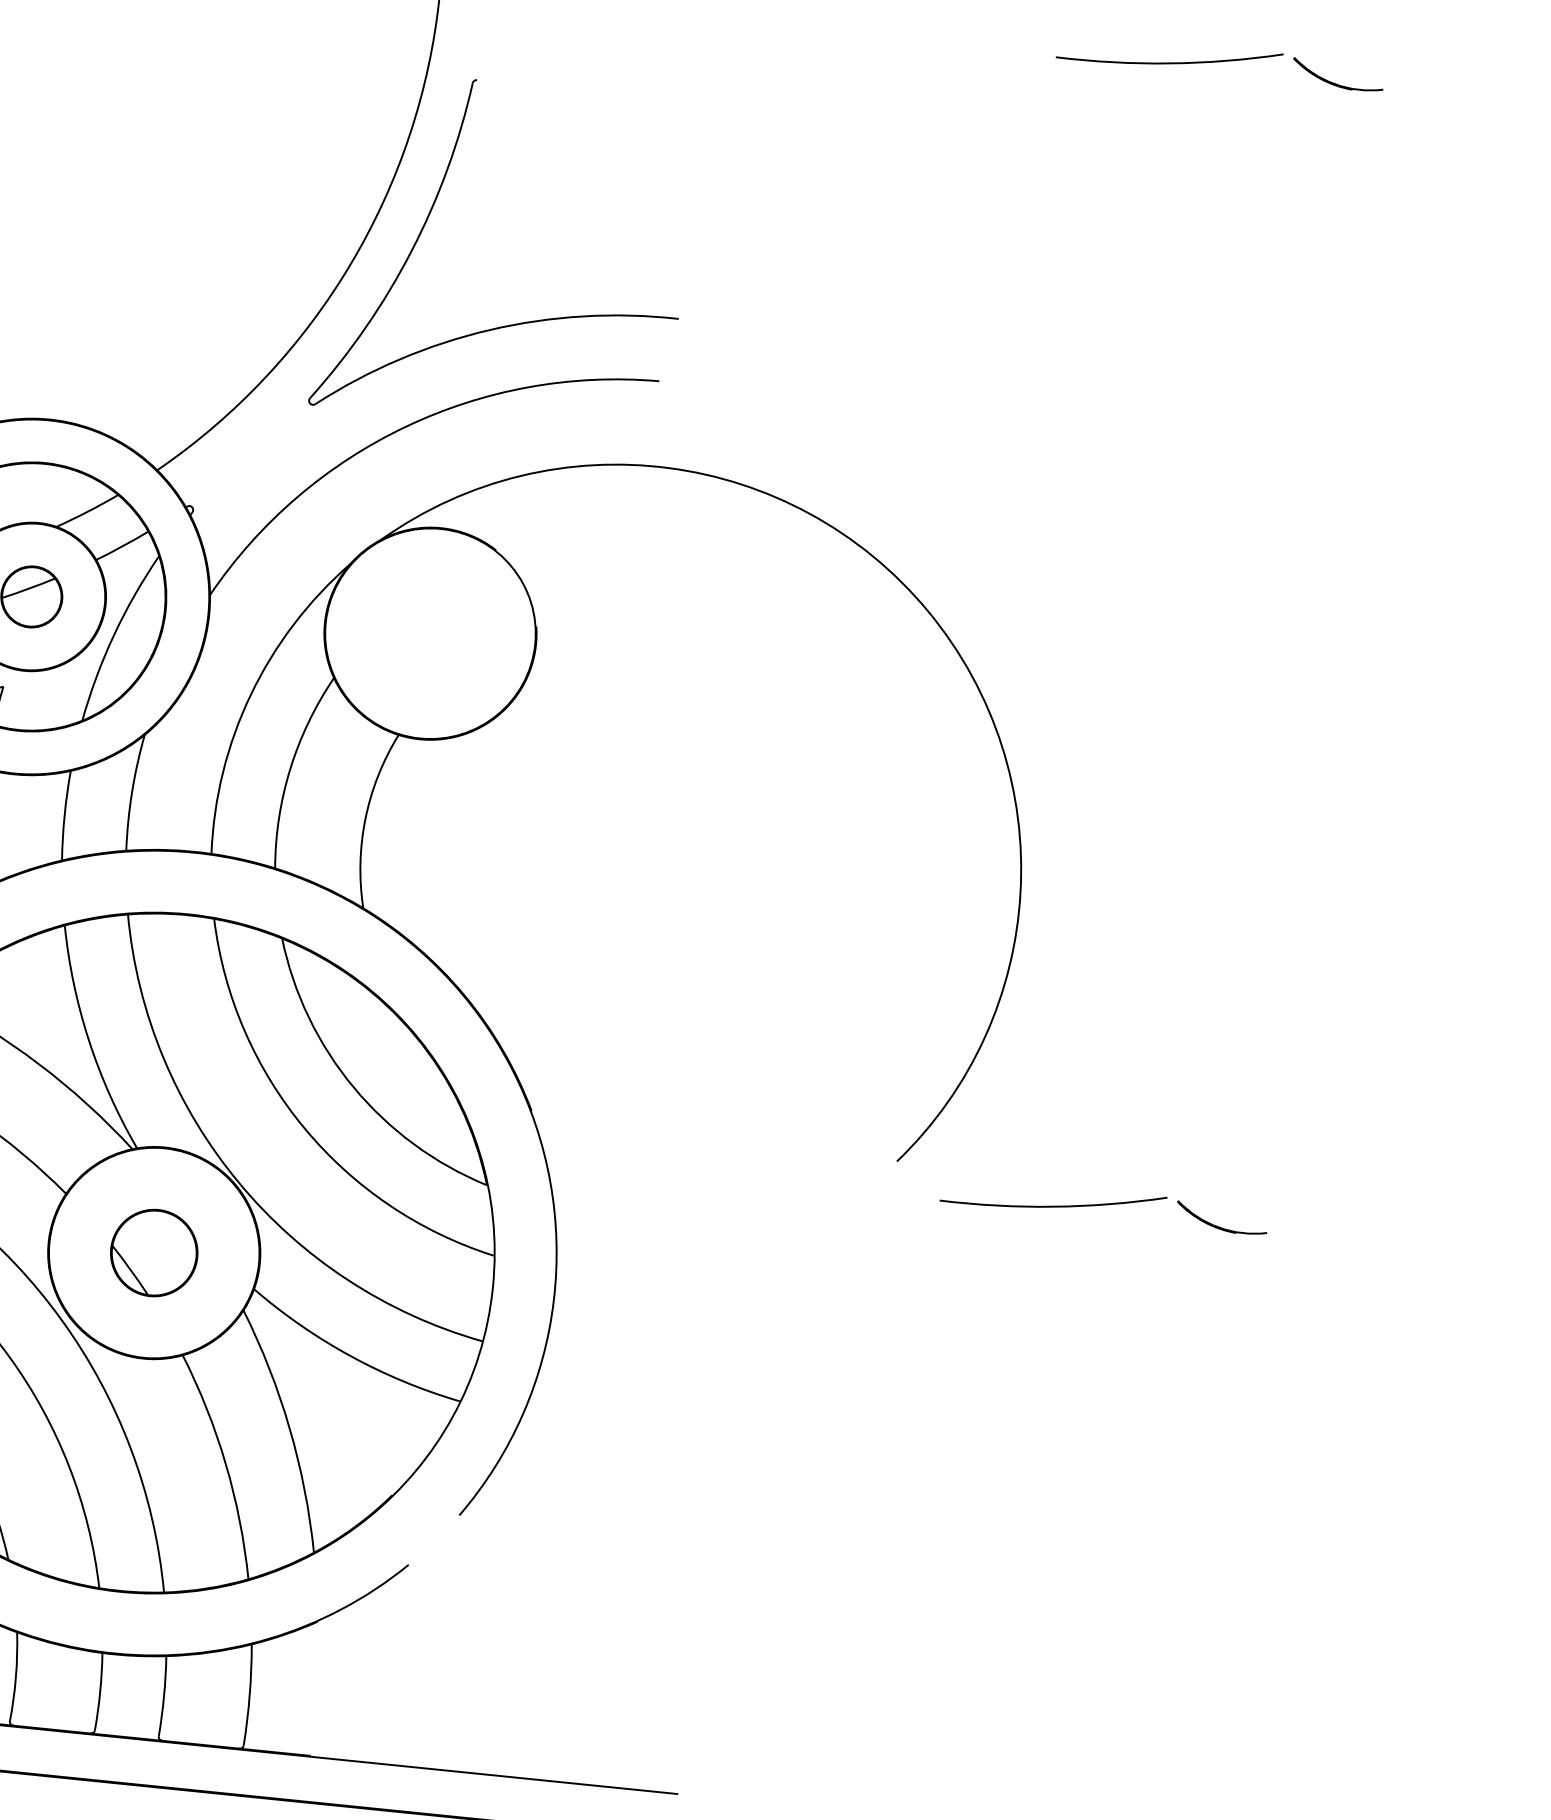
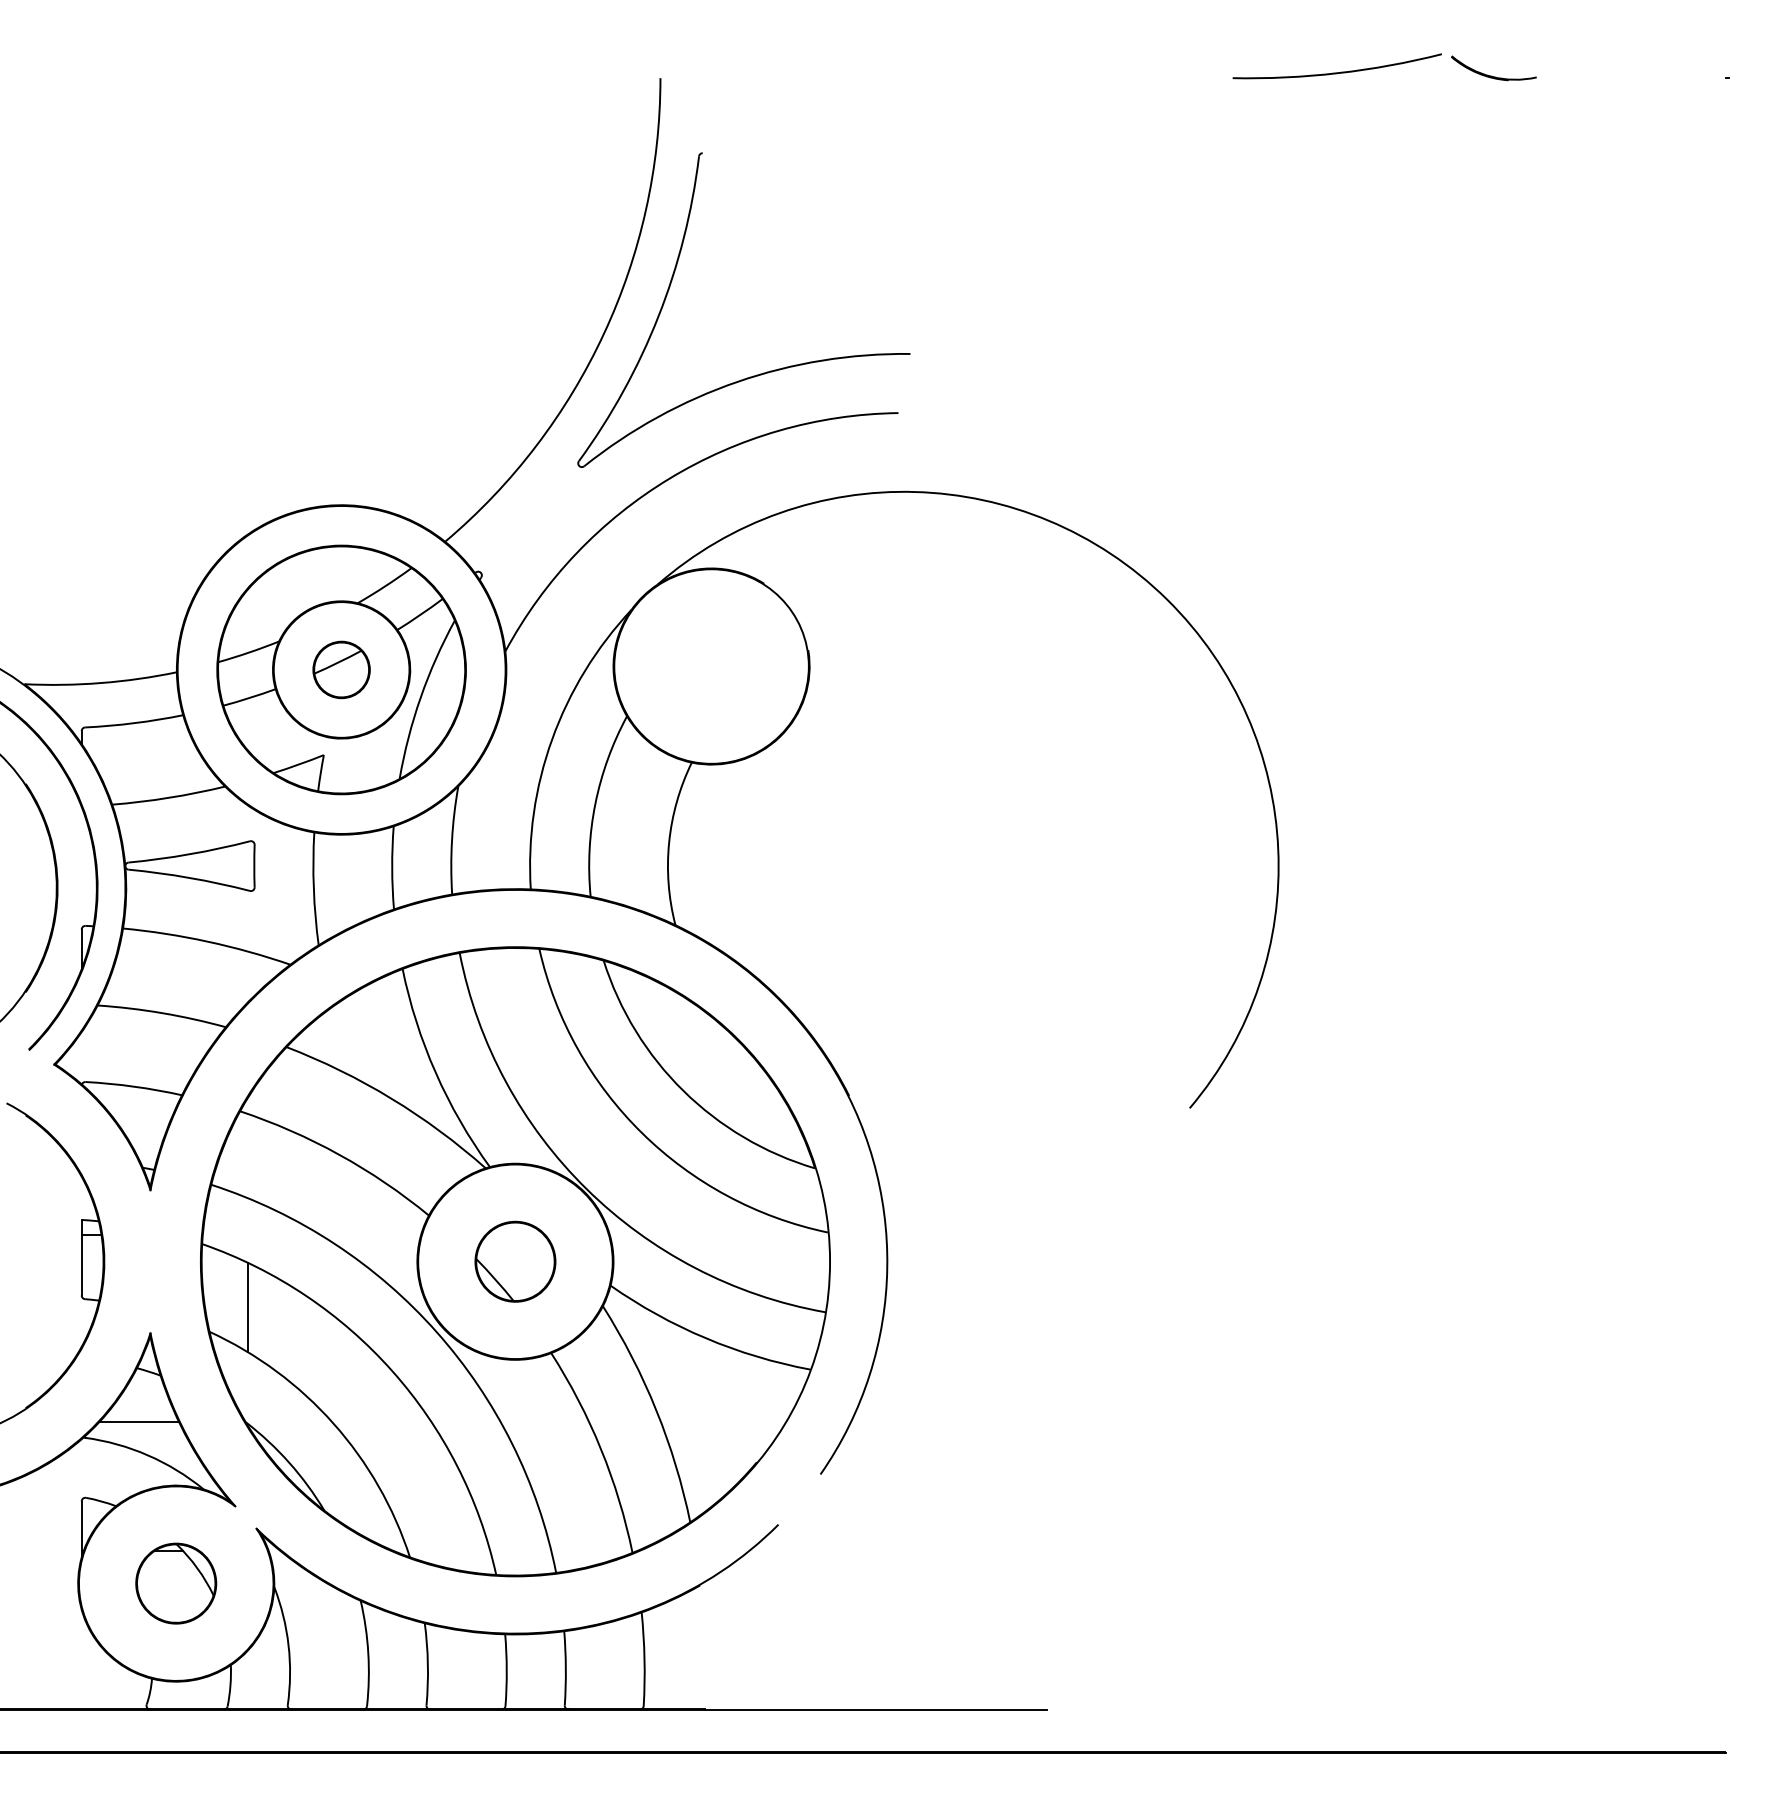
part: (1104, 1205) -> (1384, 1129), removed

